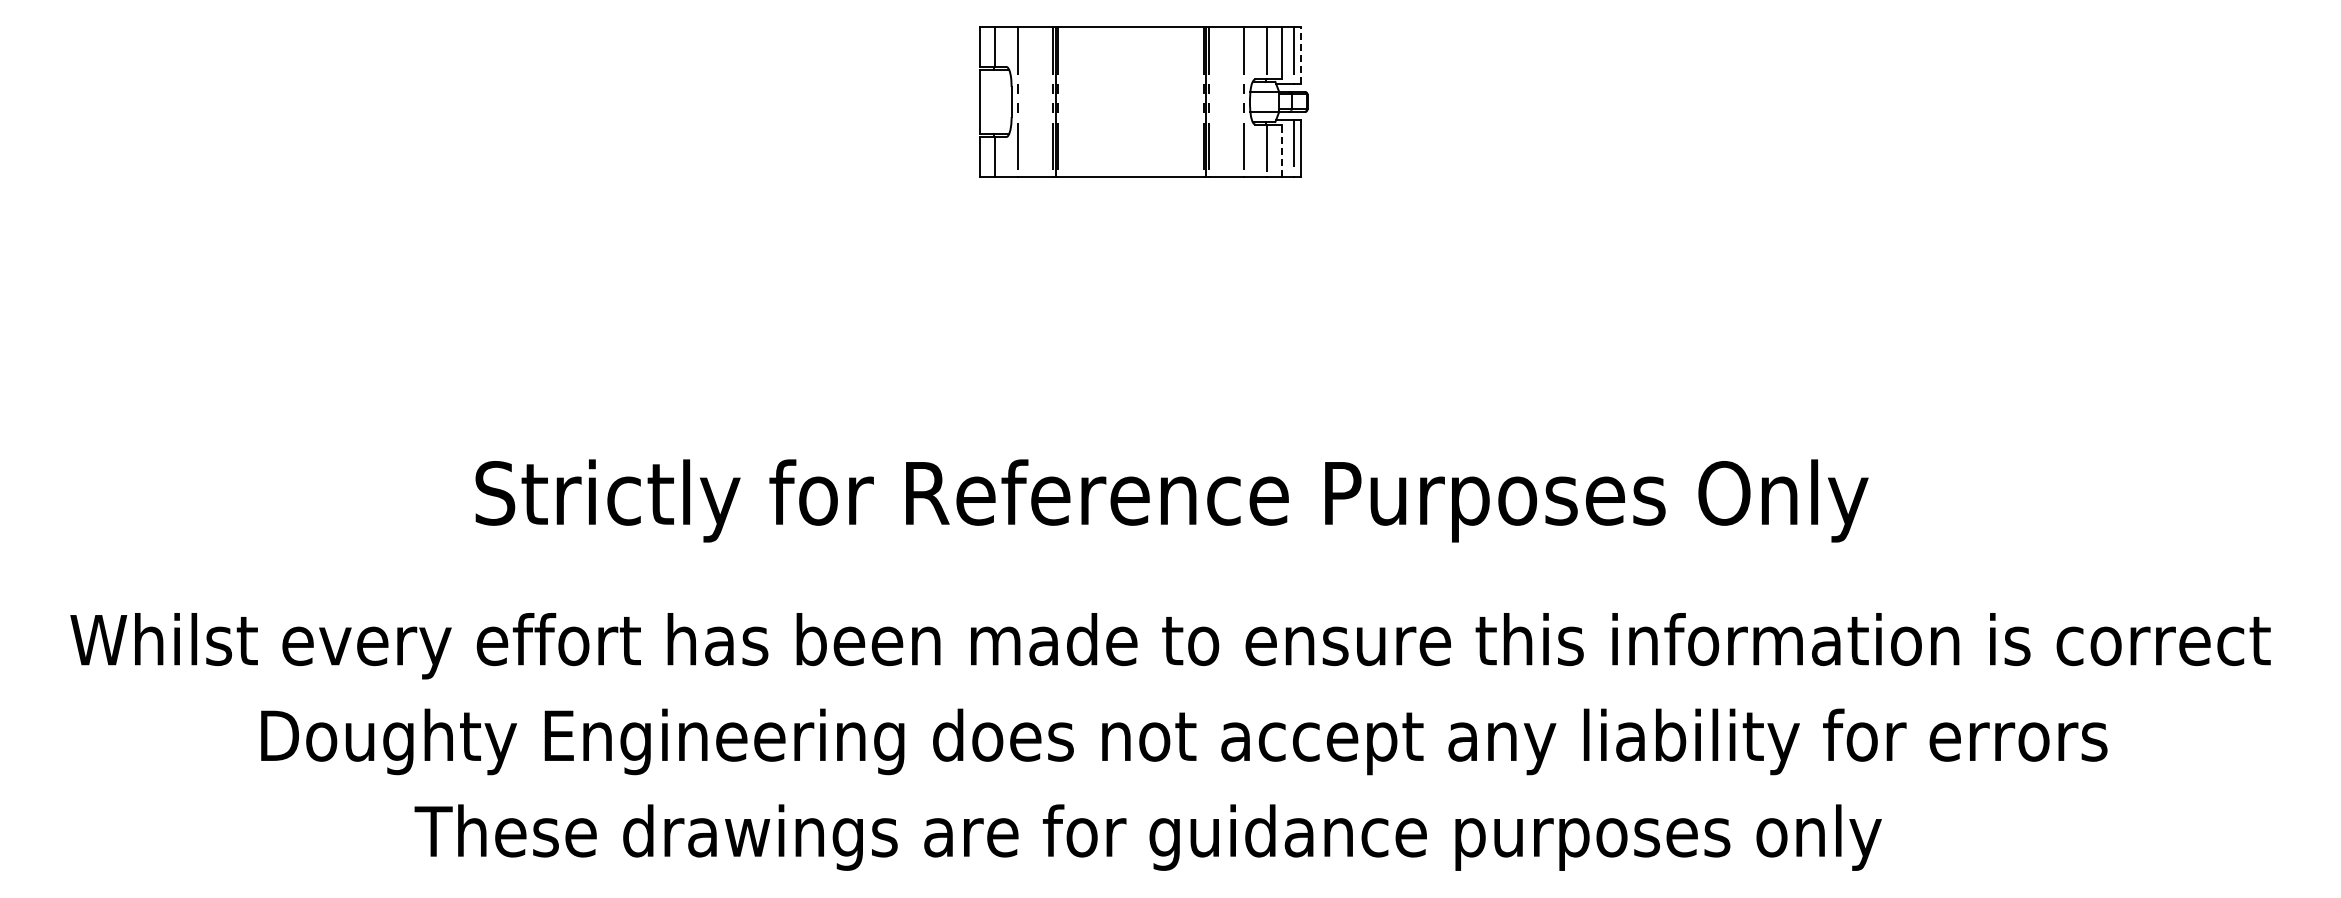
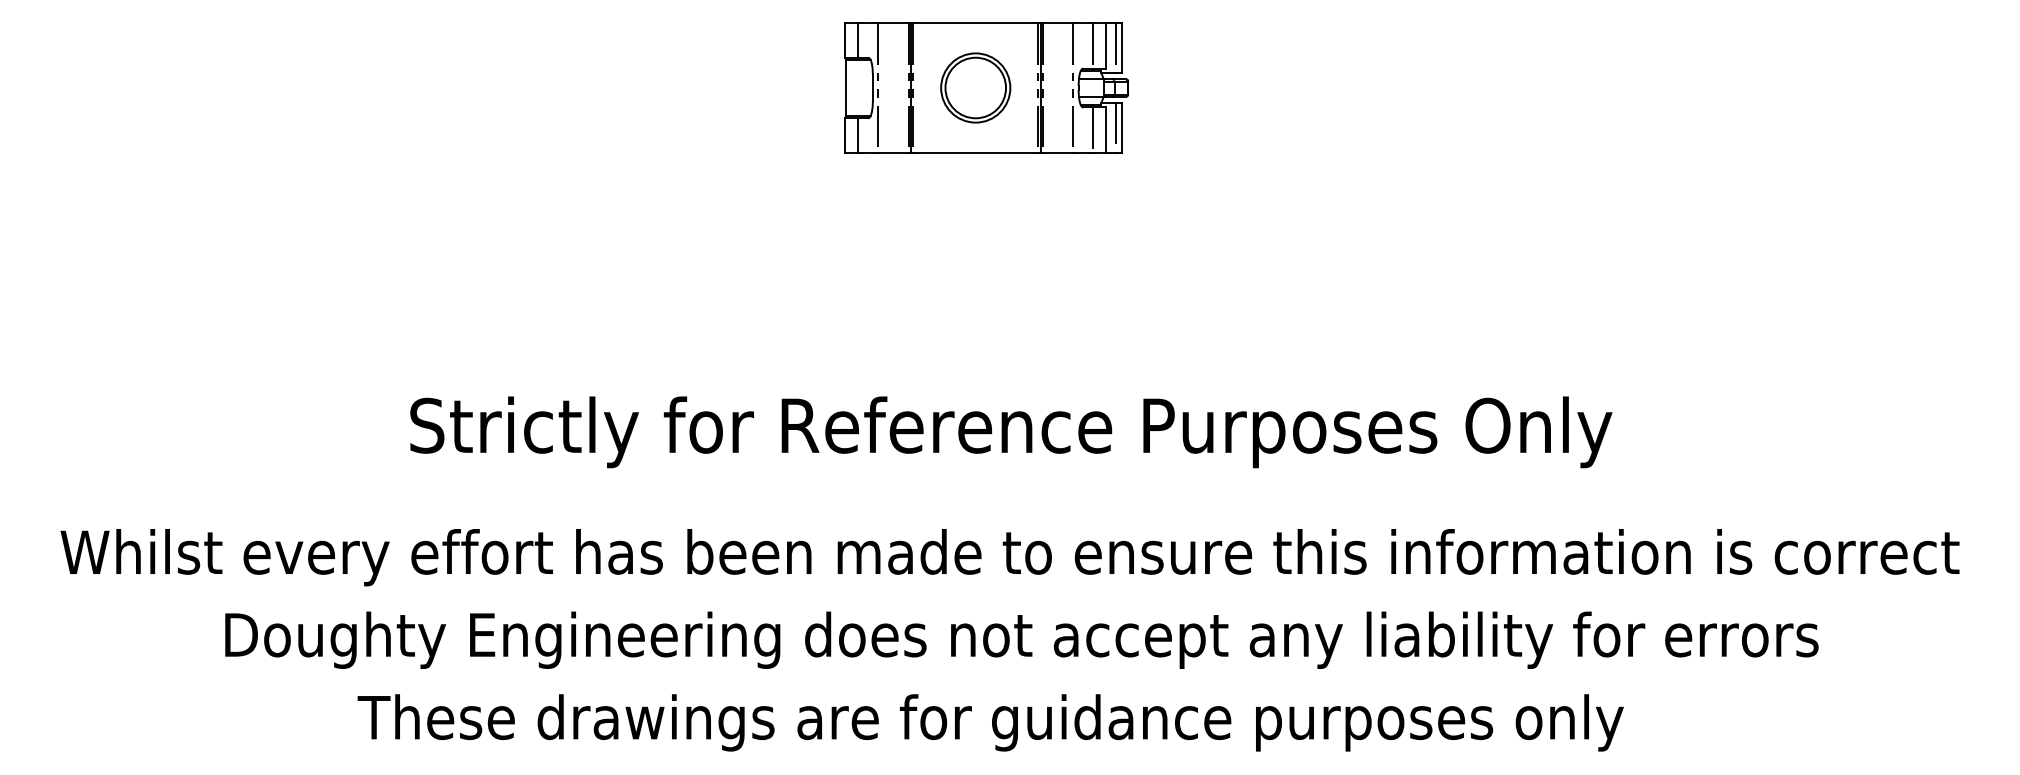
line: (1300, 55) -> (1122, 47), dashed -> solid
part: (1130, 101) -> (975, 87), added
line: (1281, 150) -> (1105, 129), dashed -> solid

